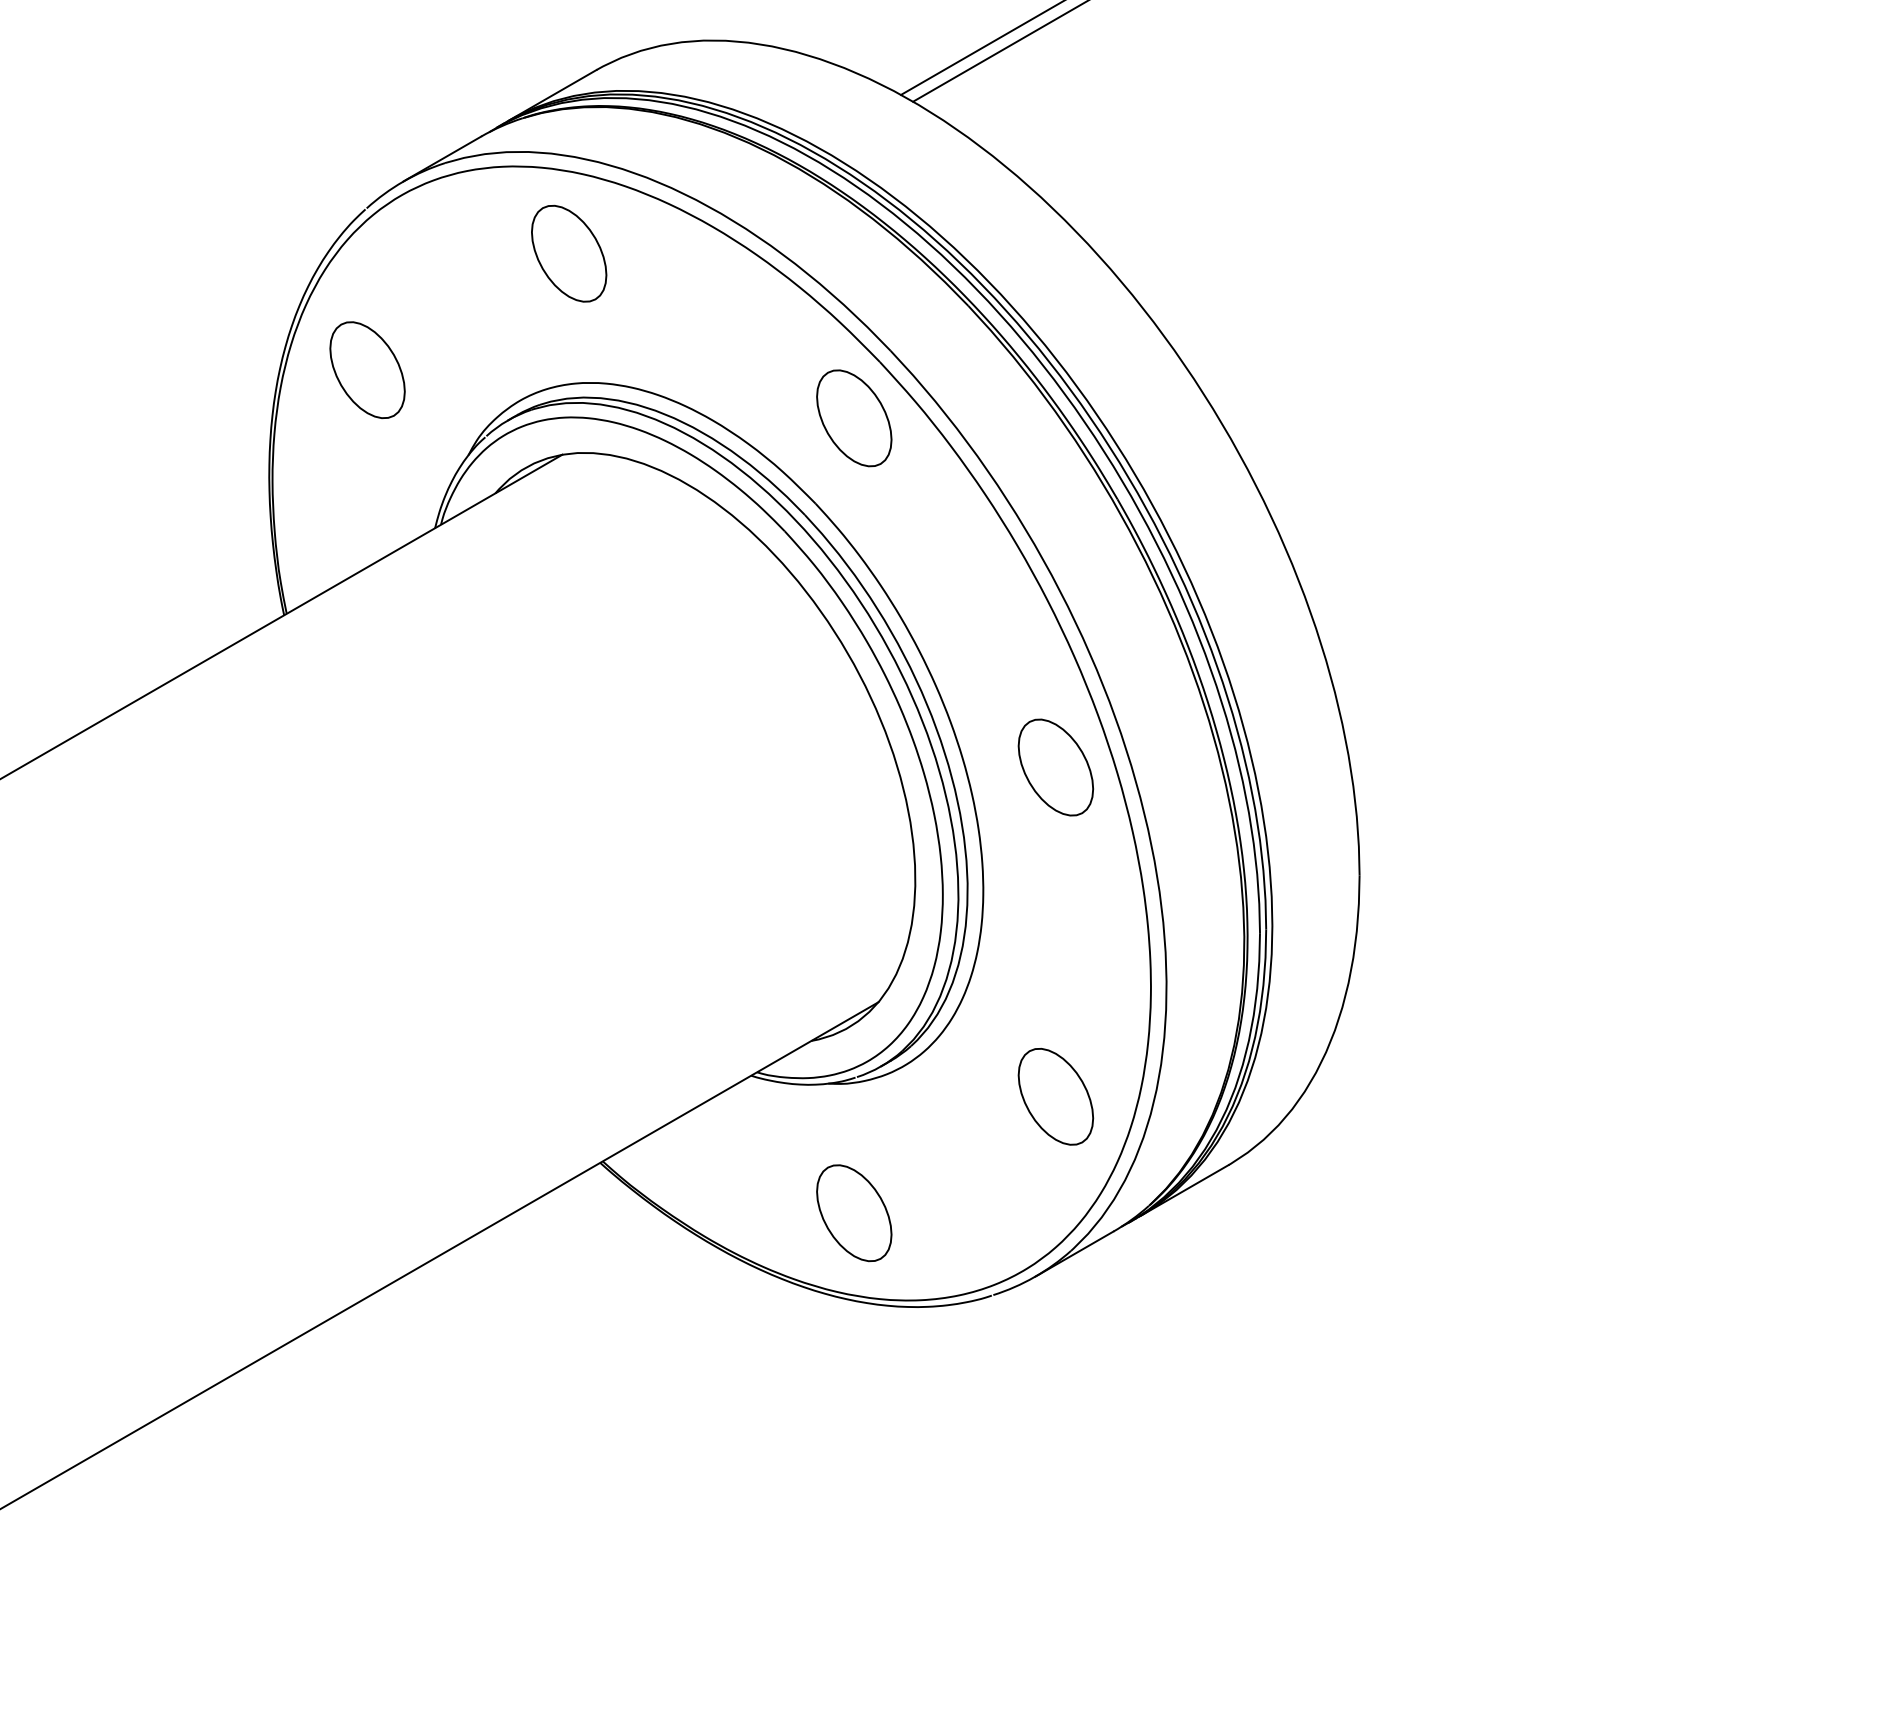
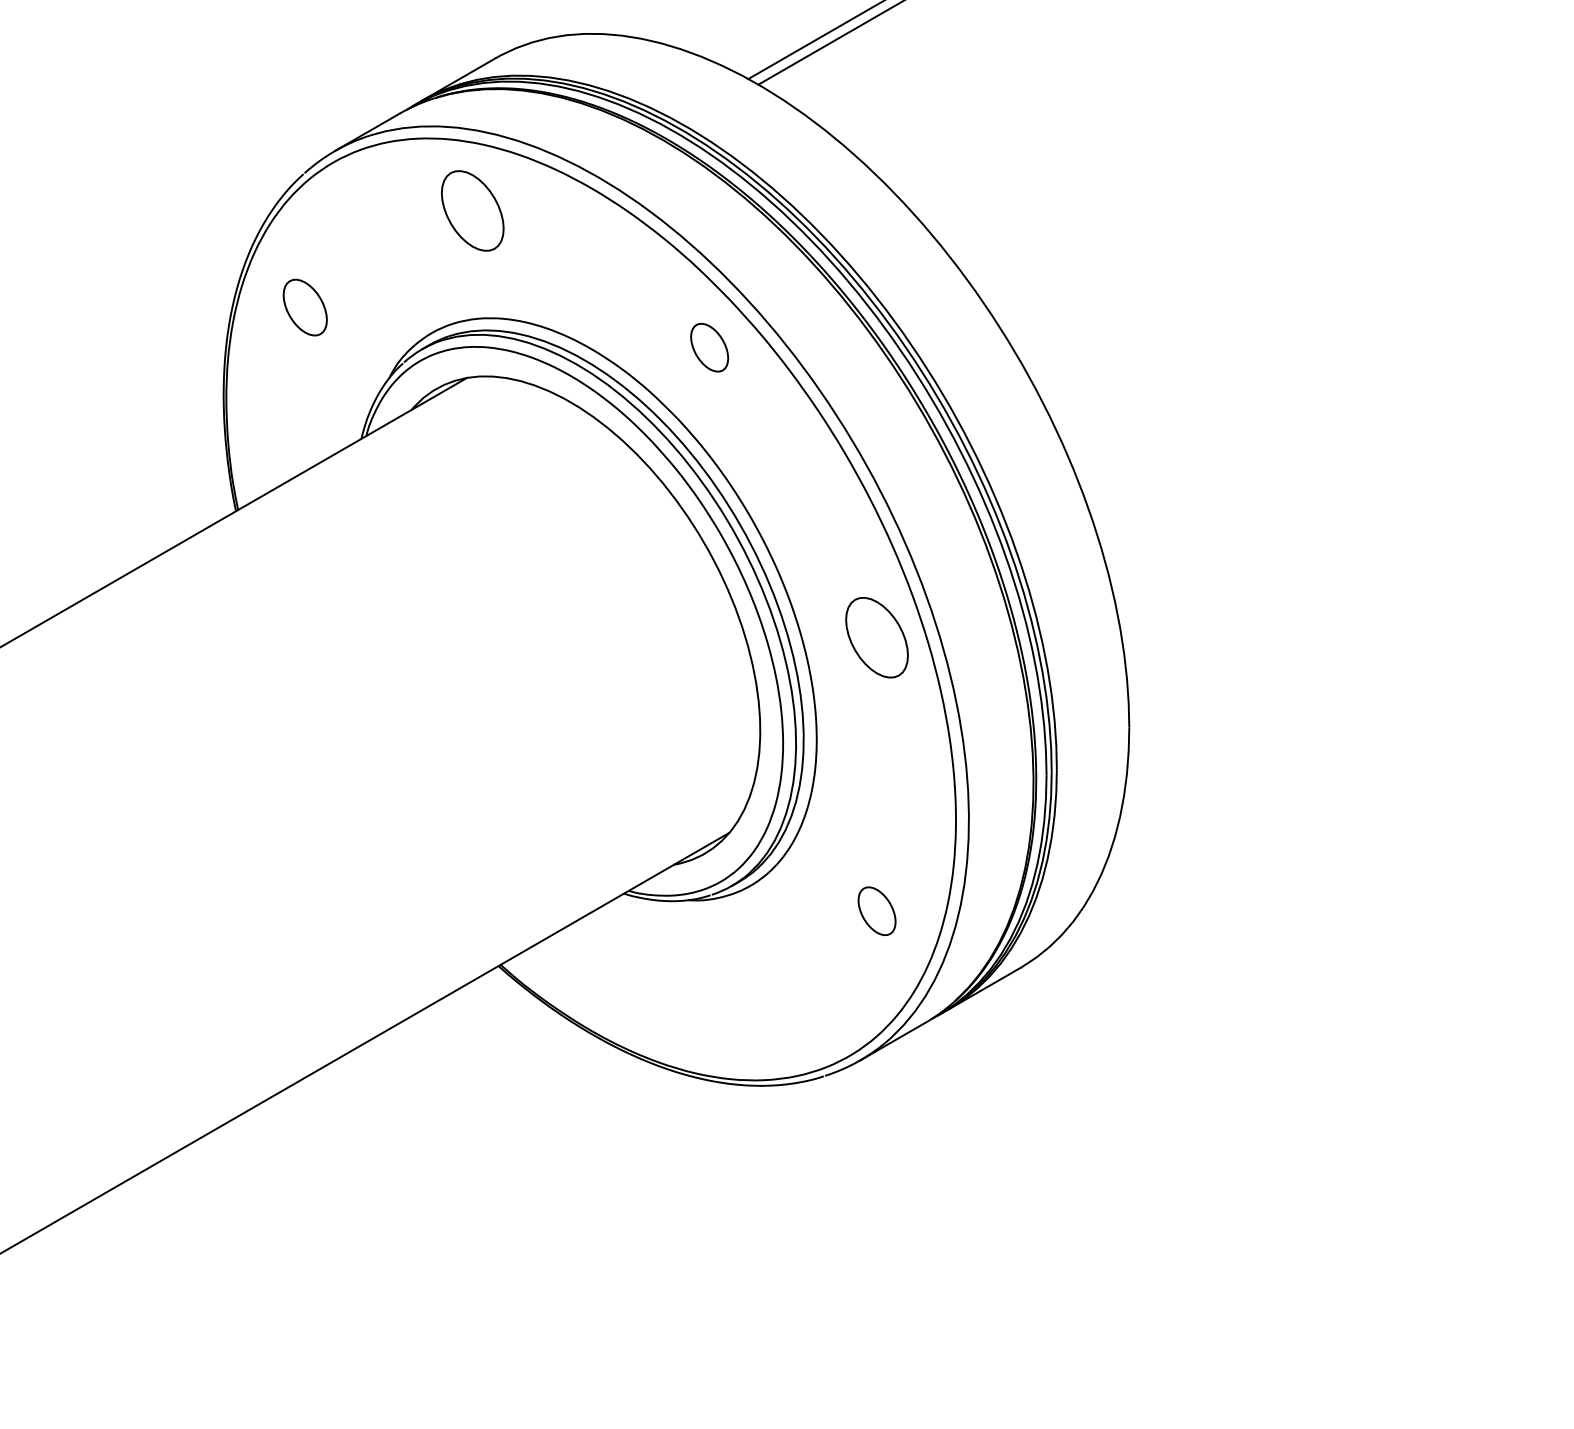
part: (367, 369) -> (305, 307), size x0.7
part: (854, 418) -> (709, 347), size x0.6
part: (1055, 1096) -> (876, 910), size x0.6
part: (854, 1213) -> (709, 1008), removed

